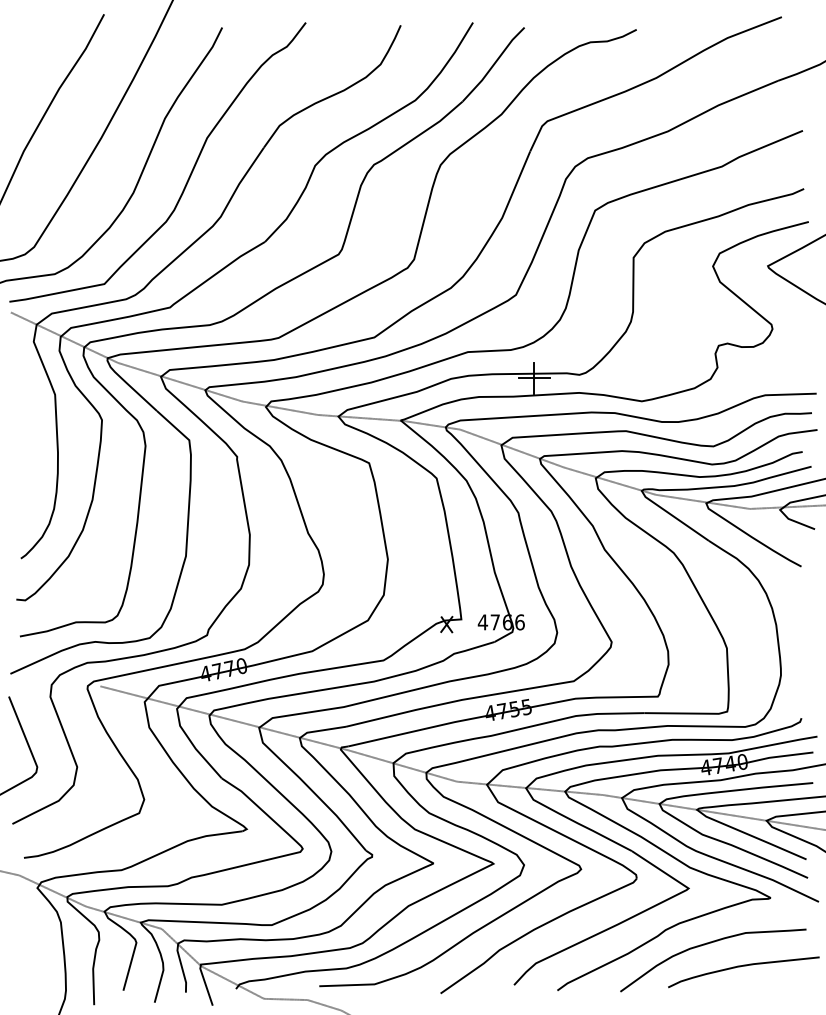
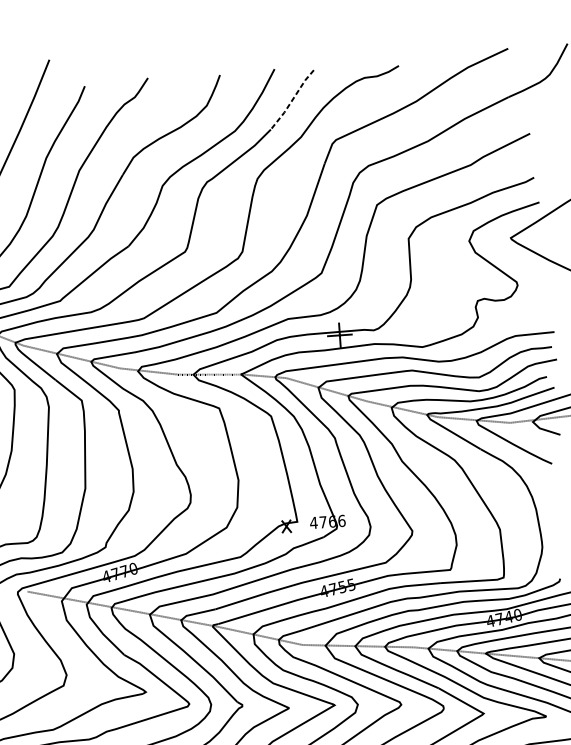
line: (494, 64) -> (293, 99), solid -> dashed

